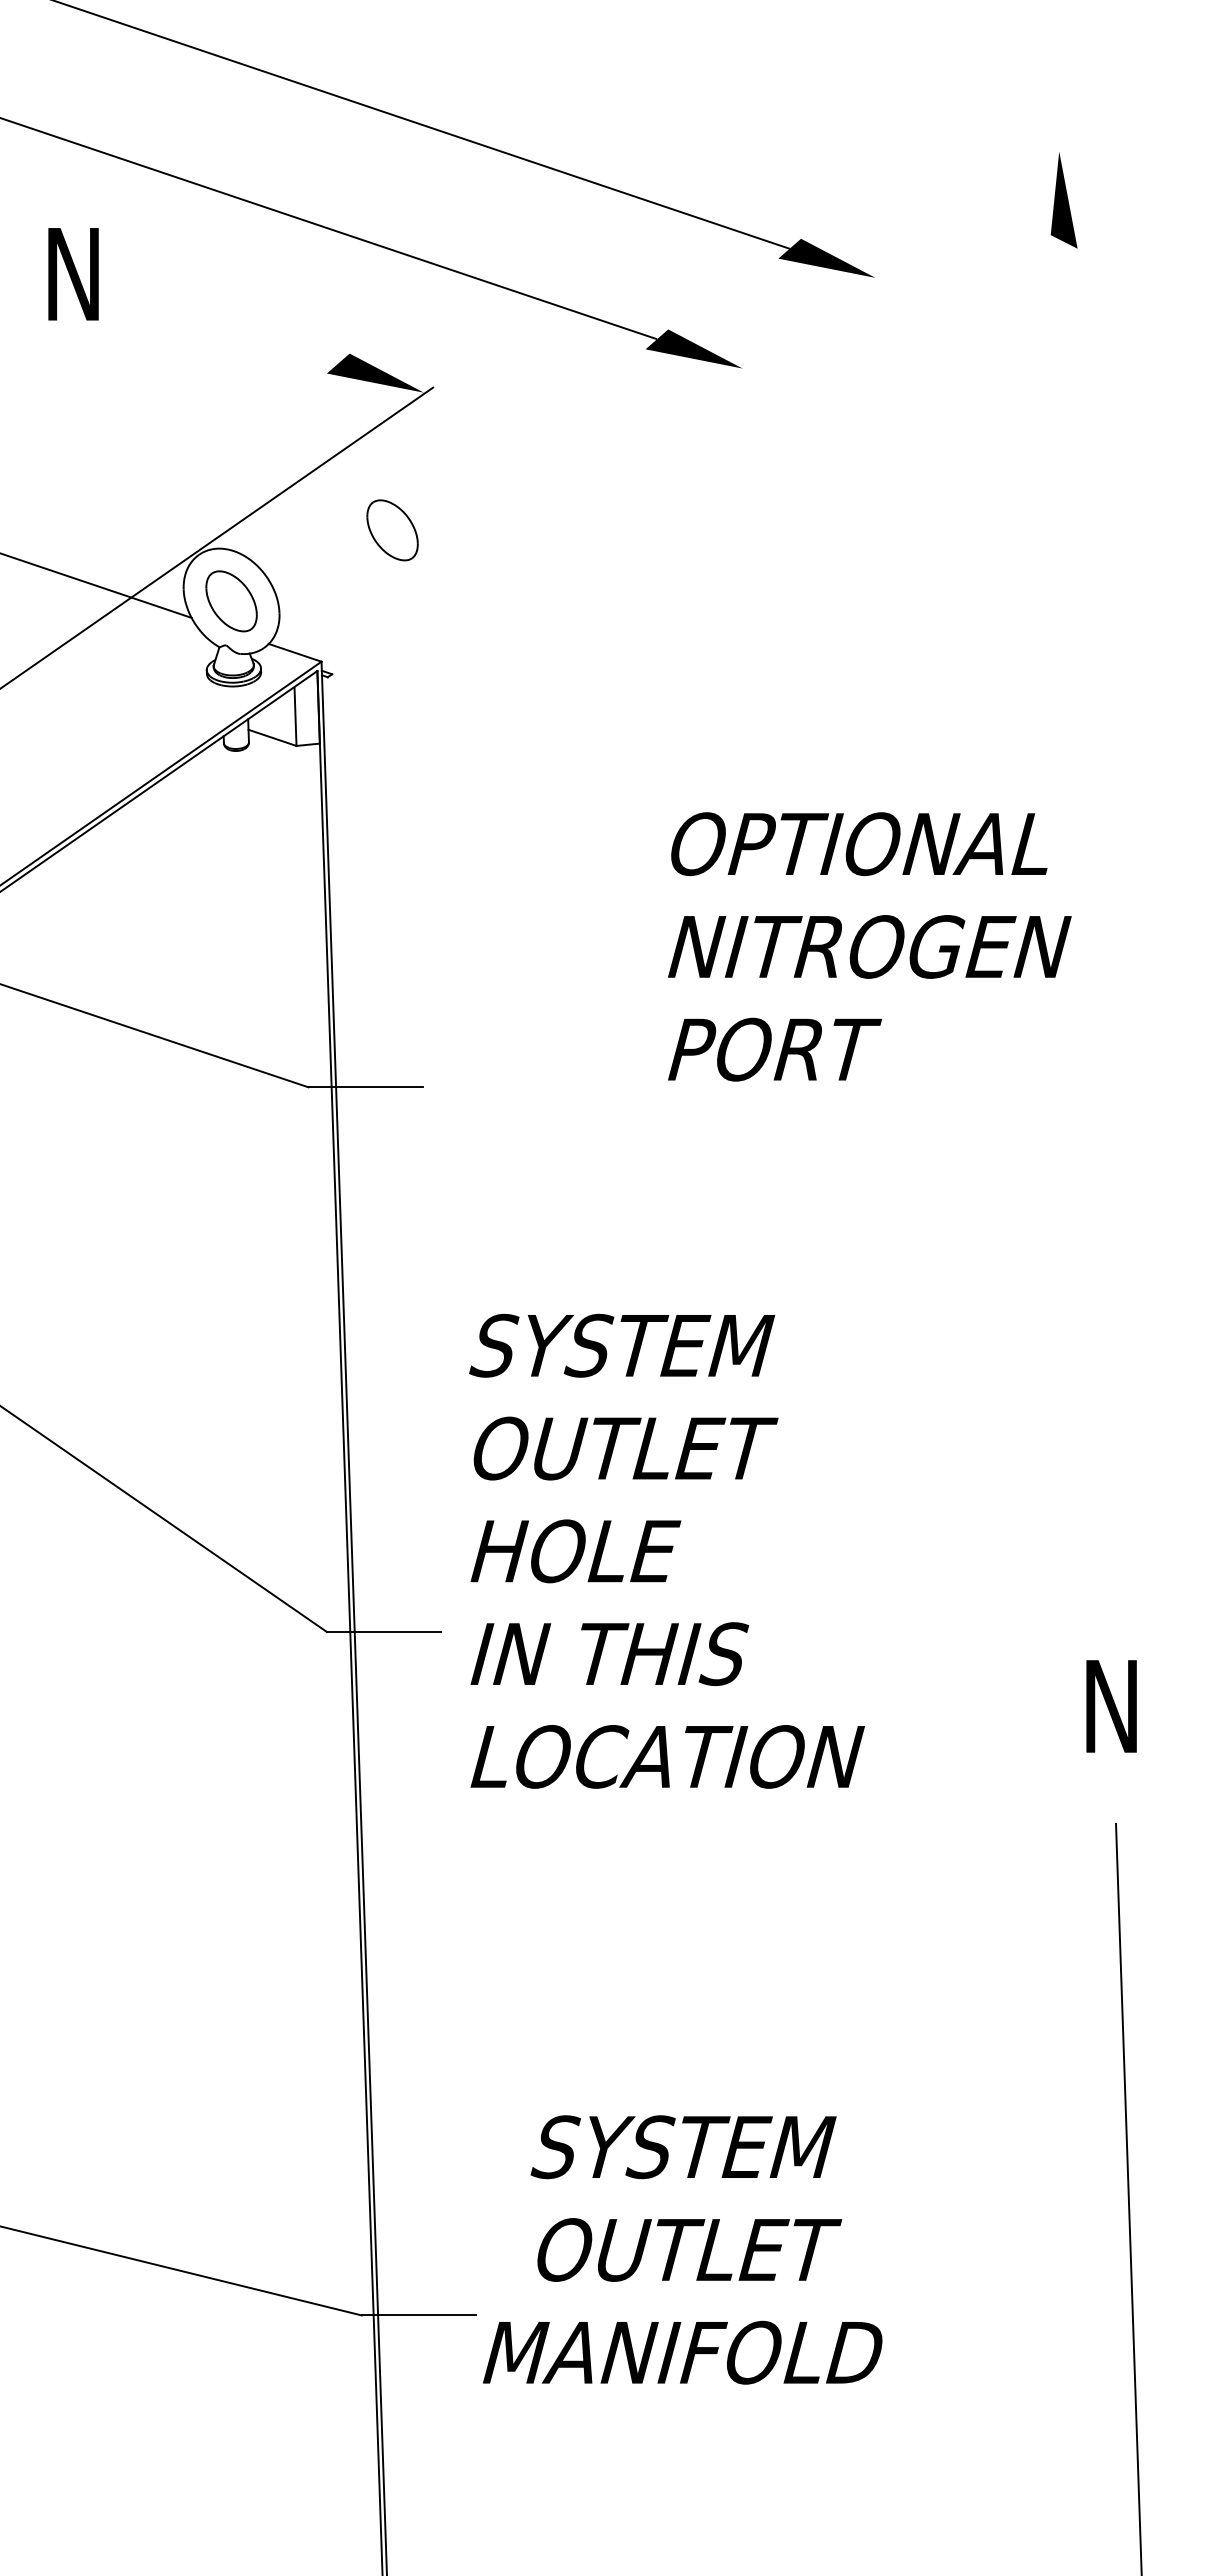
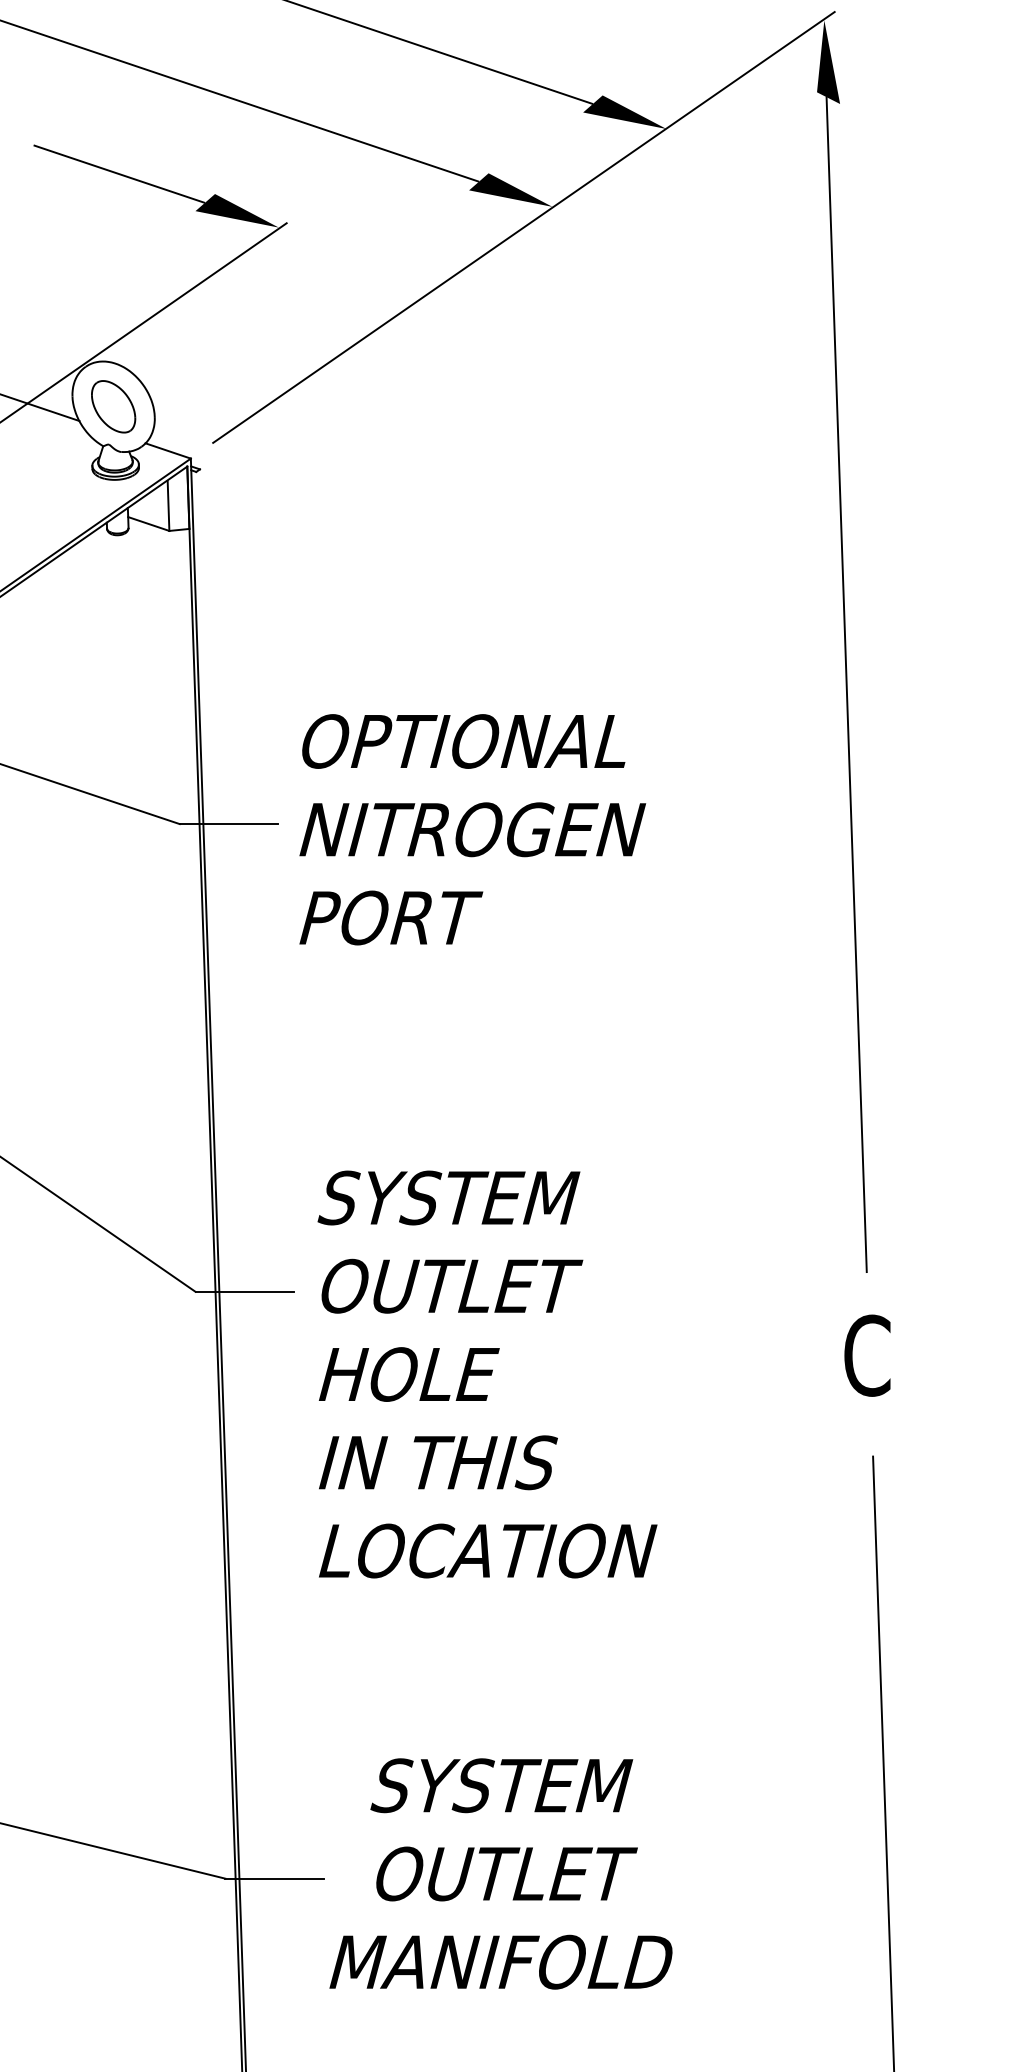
line: (238, 330) -> (119, 174), added
line: (709, 392) -> (524, 227), added
part: (392, 530) -> (251, 345), removed
line: (1084, 925) -> (846, 685), added
text: (869, 946) -> (472, 829), moved
text: (666, 1550) -> (487, 1373), moved
text: (1109, 1706) -> (867, 1355), N -> C
text: (682, 2249) -> (500, 1873), moved

